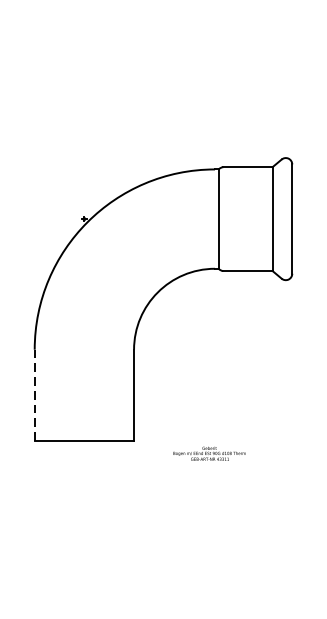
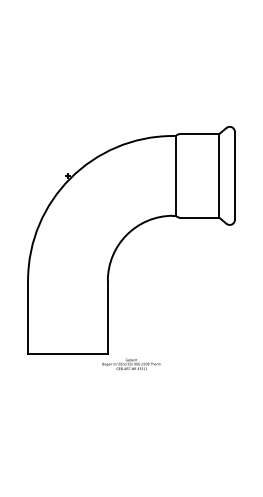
line: (35, 395) -> (28, 317), dashed -> solid
text: (209, 452) -> (131, 363), moved

